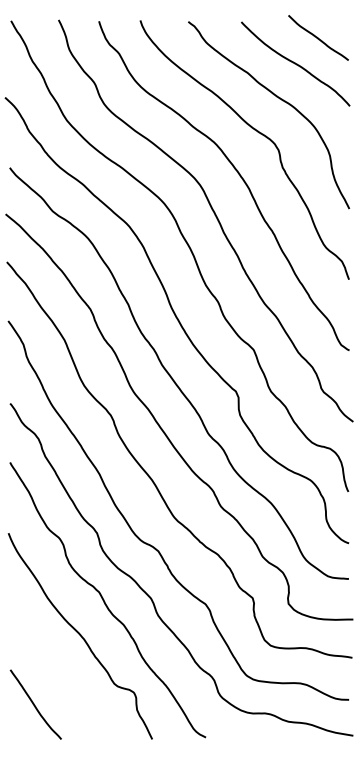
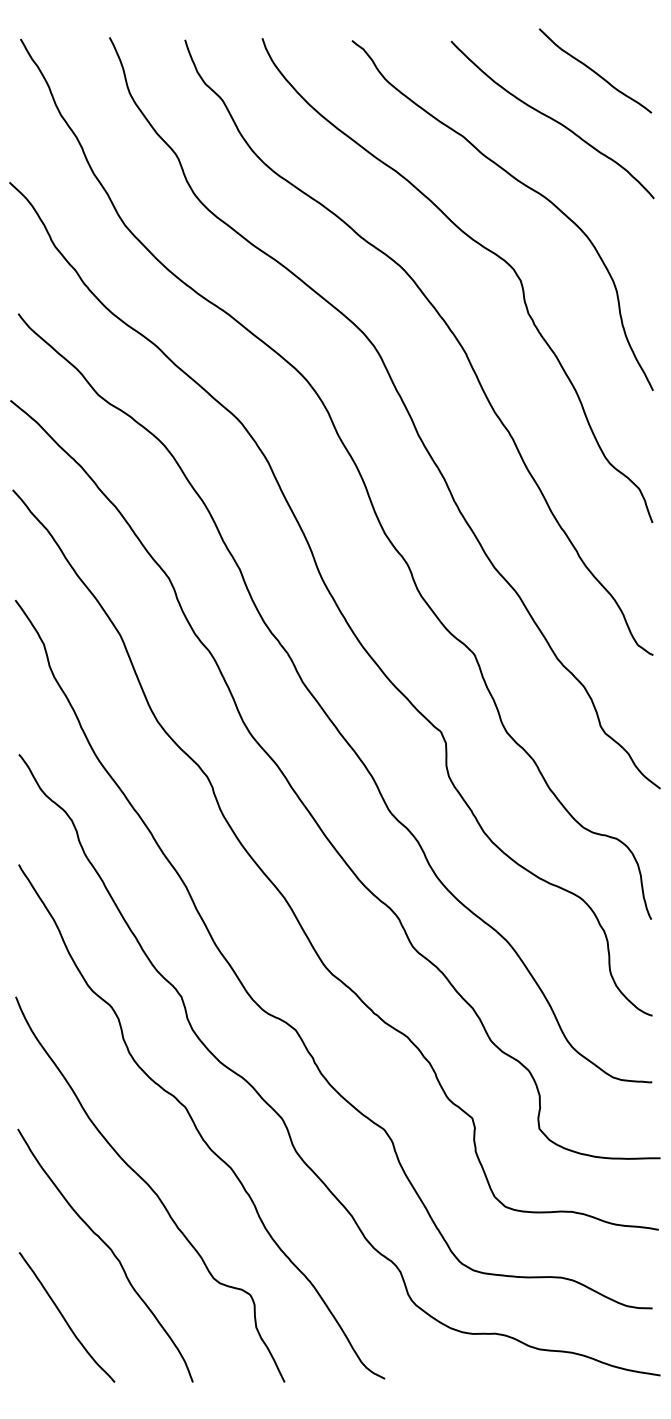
curve: (59, 670) -> (111, 1253), added

